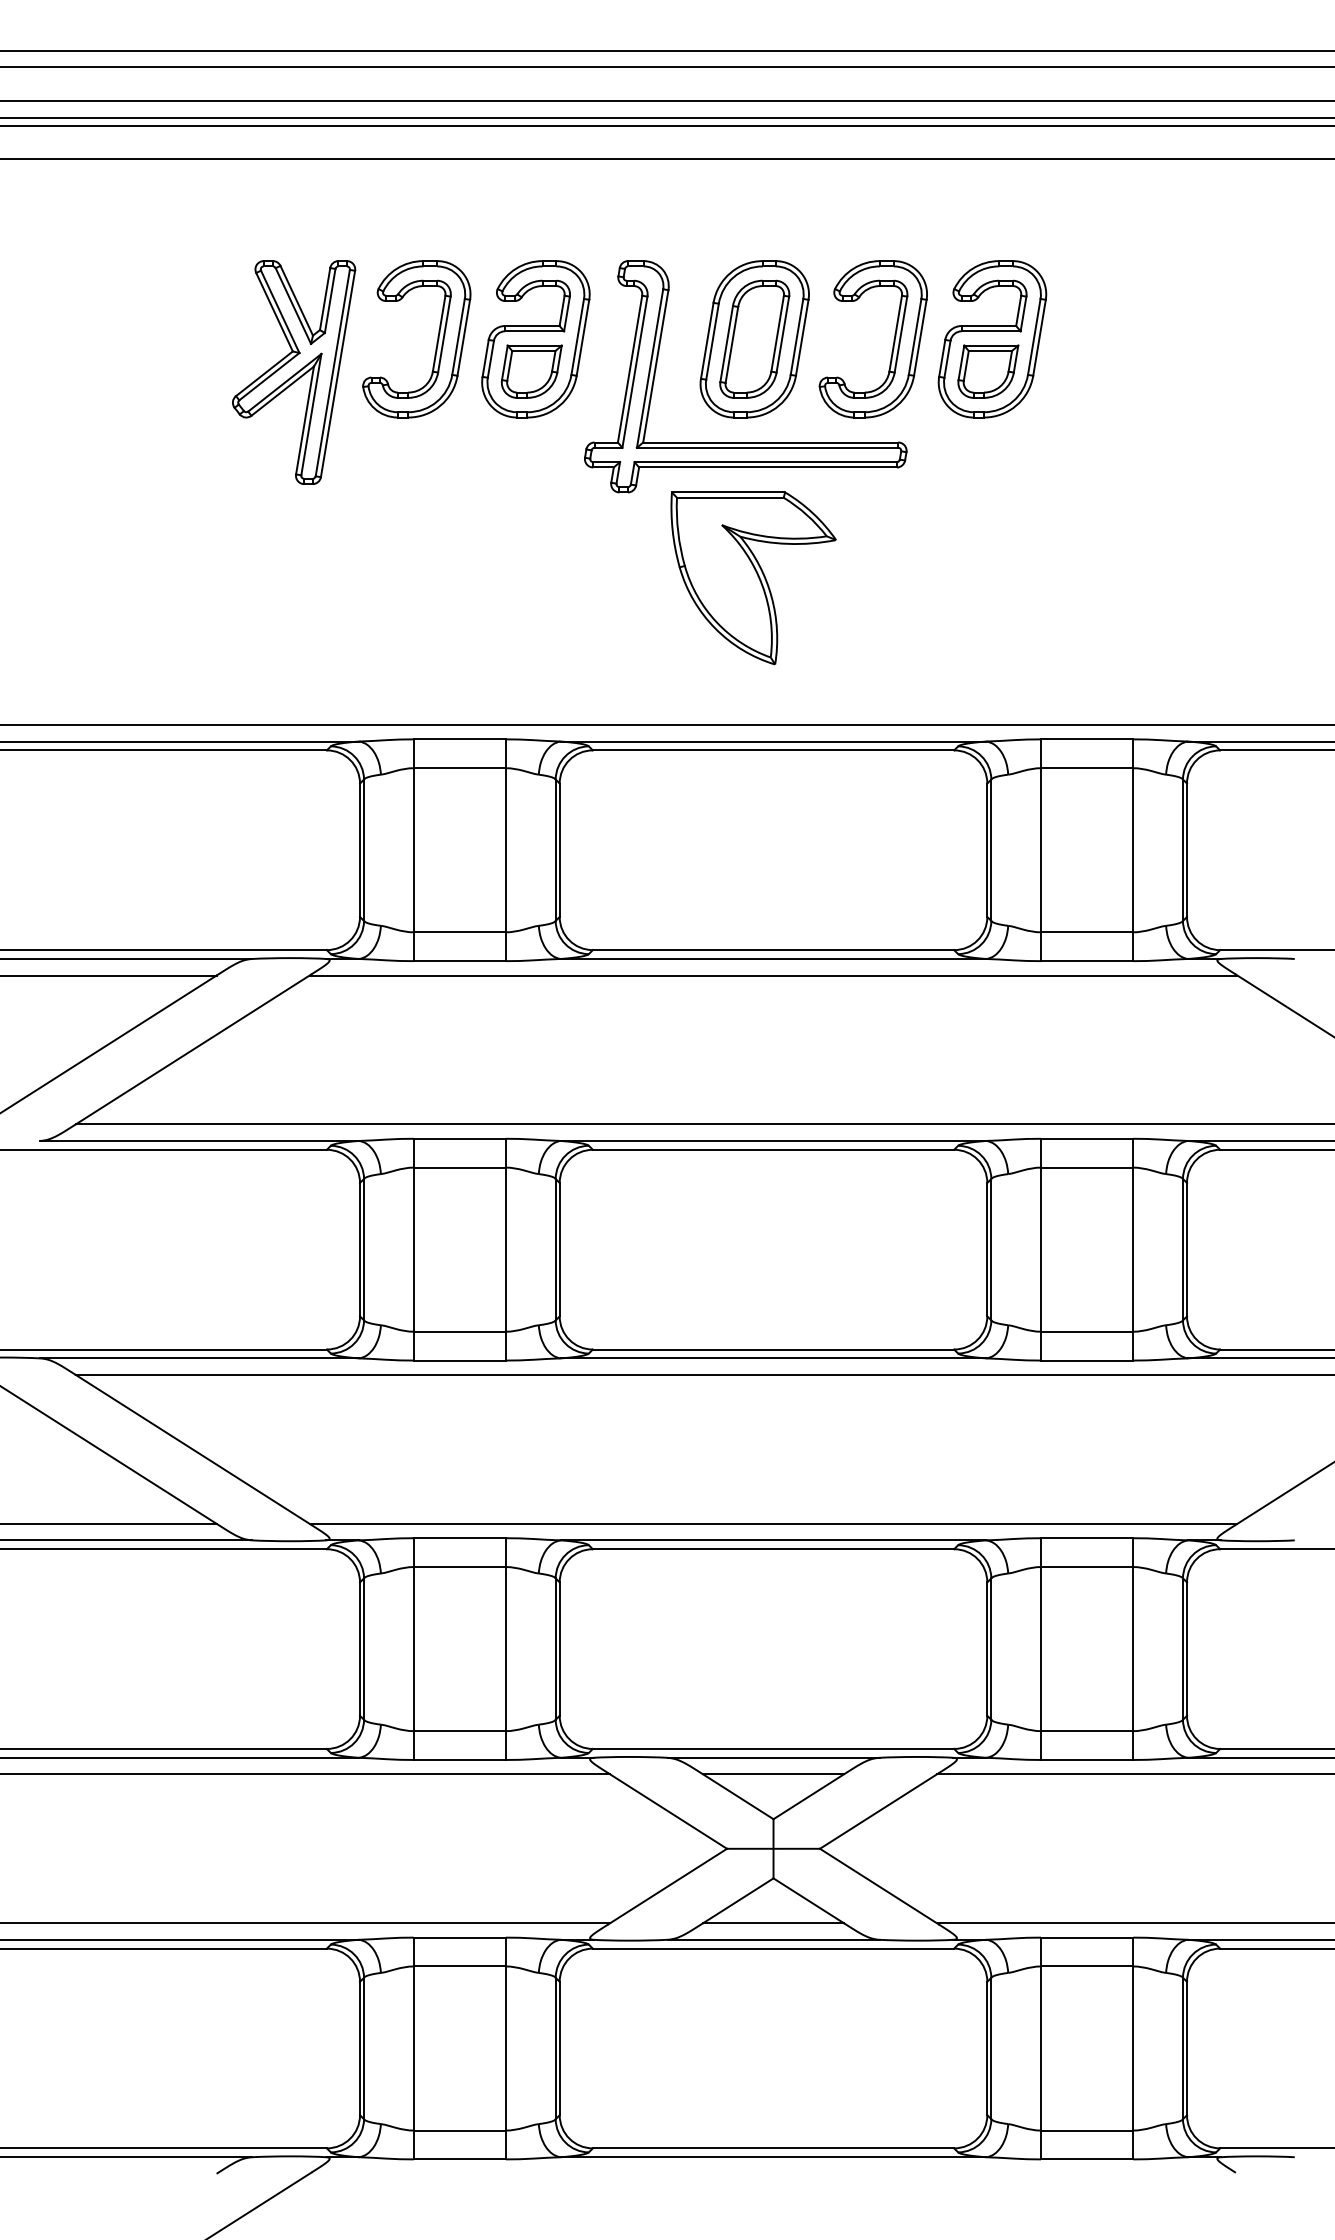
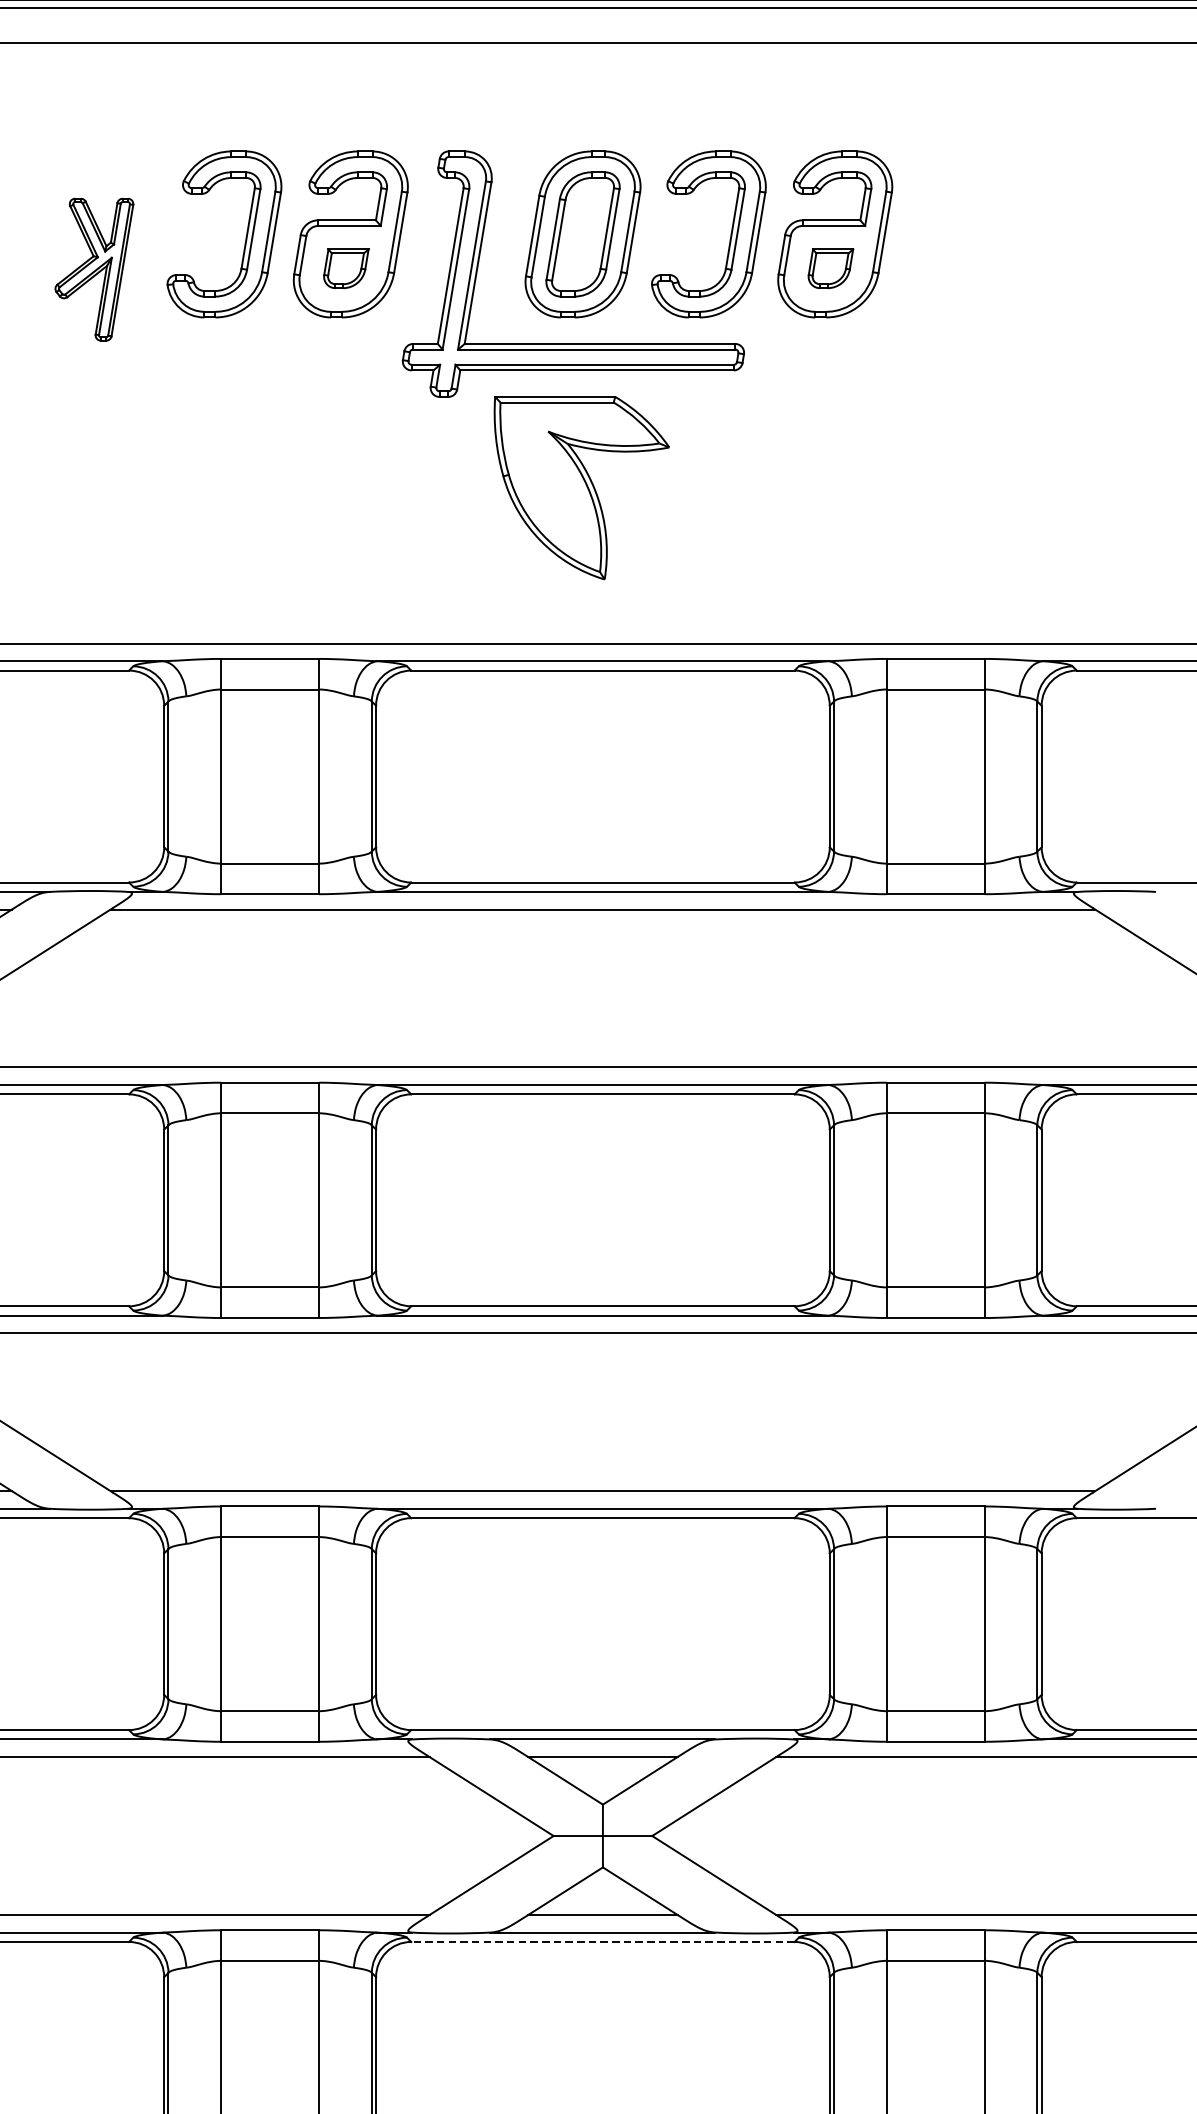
part: (531, 371) -> (346, 268), size x0.7
part: (988, 371) -> (831, 268), size x0.7
part: (294, 372) -> (94, 269), size x0.6
line: (773, 1948) -> (602, 1941), solid -> dashed

